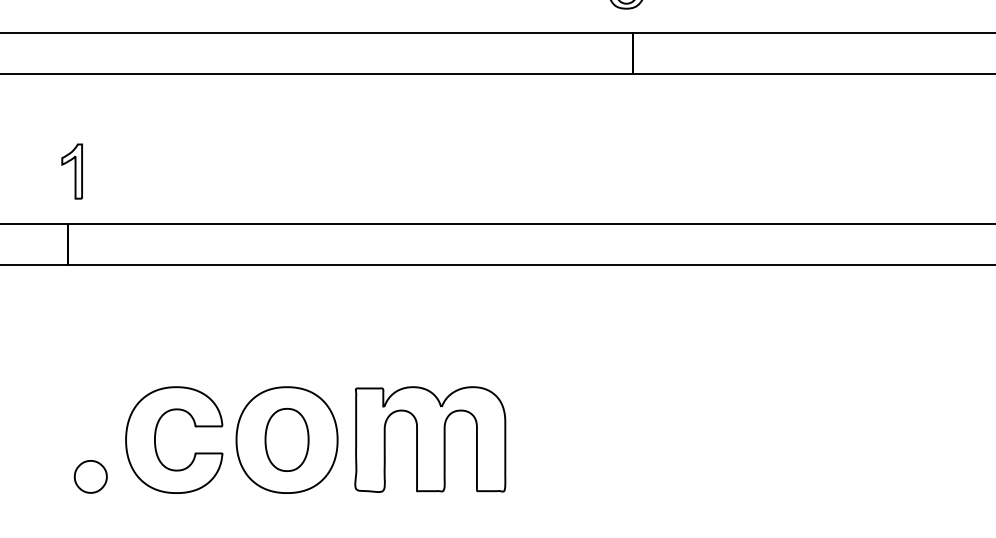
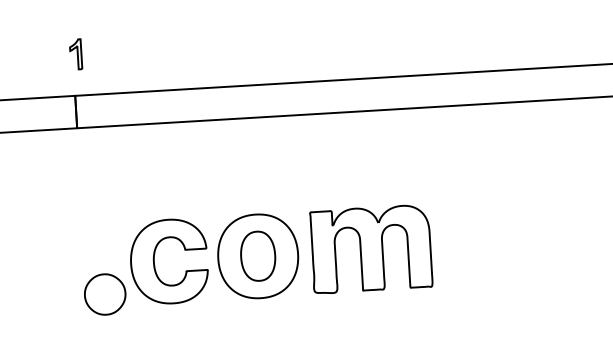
part: (71, 171) -> (75, 54), size x0.7
part: (90, 476) -> (104, 294), size x1.6

